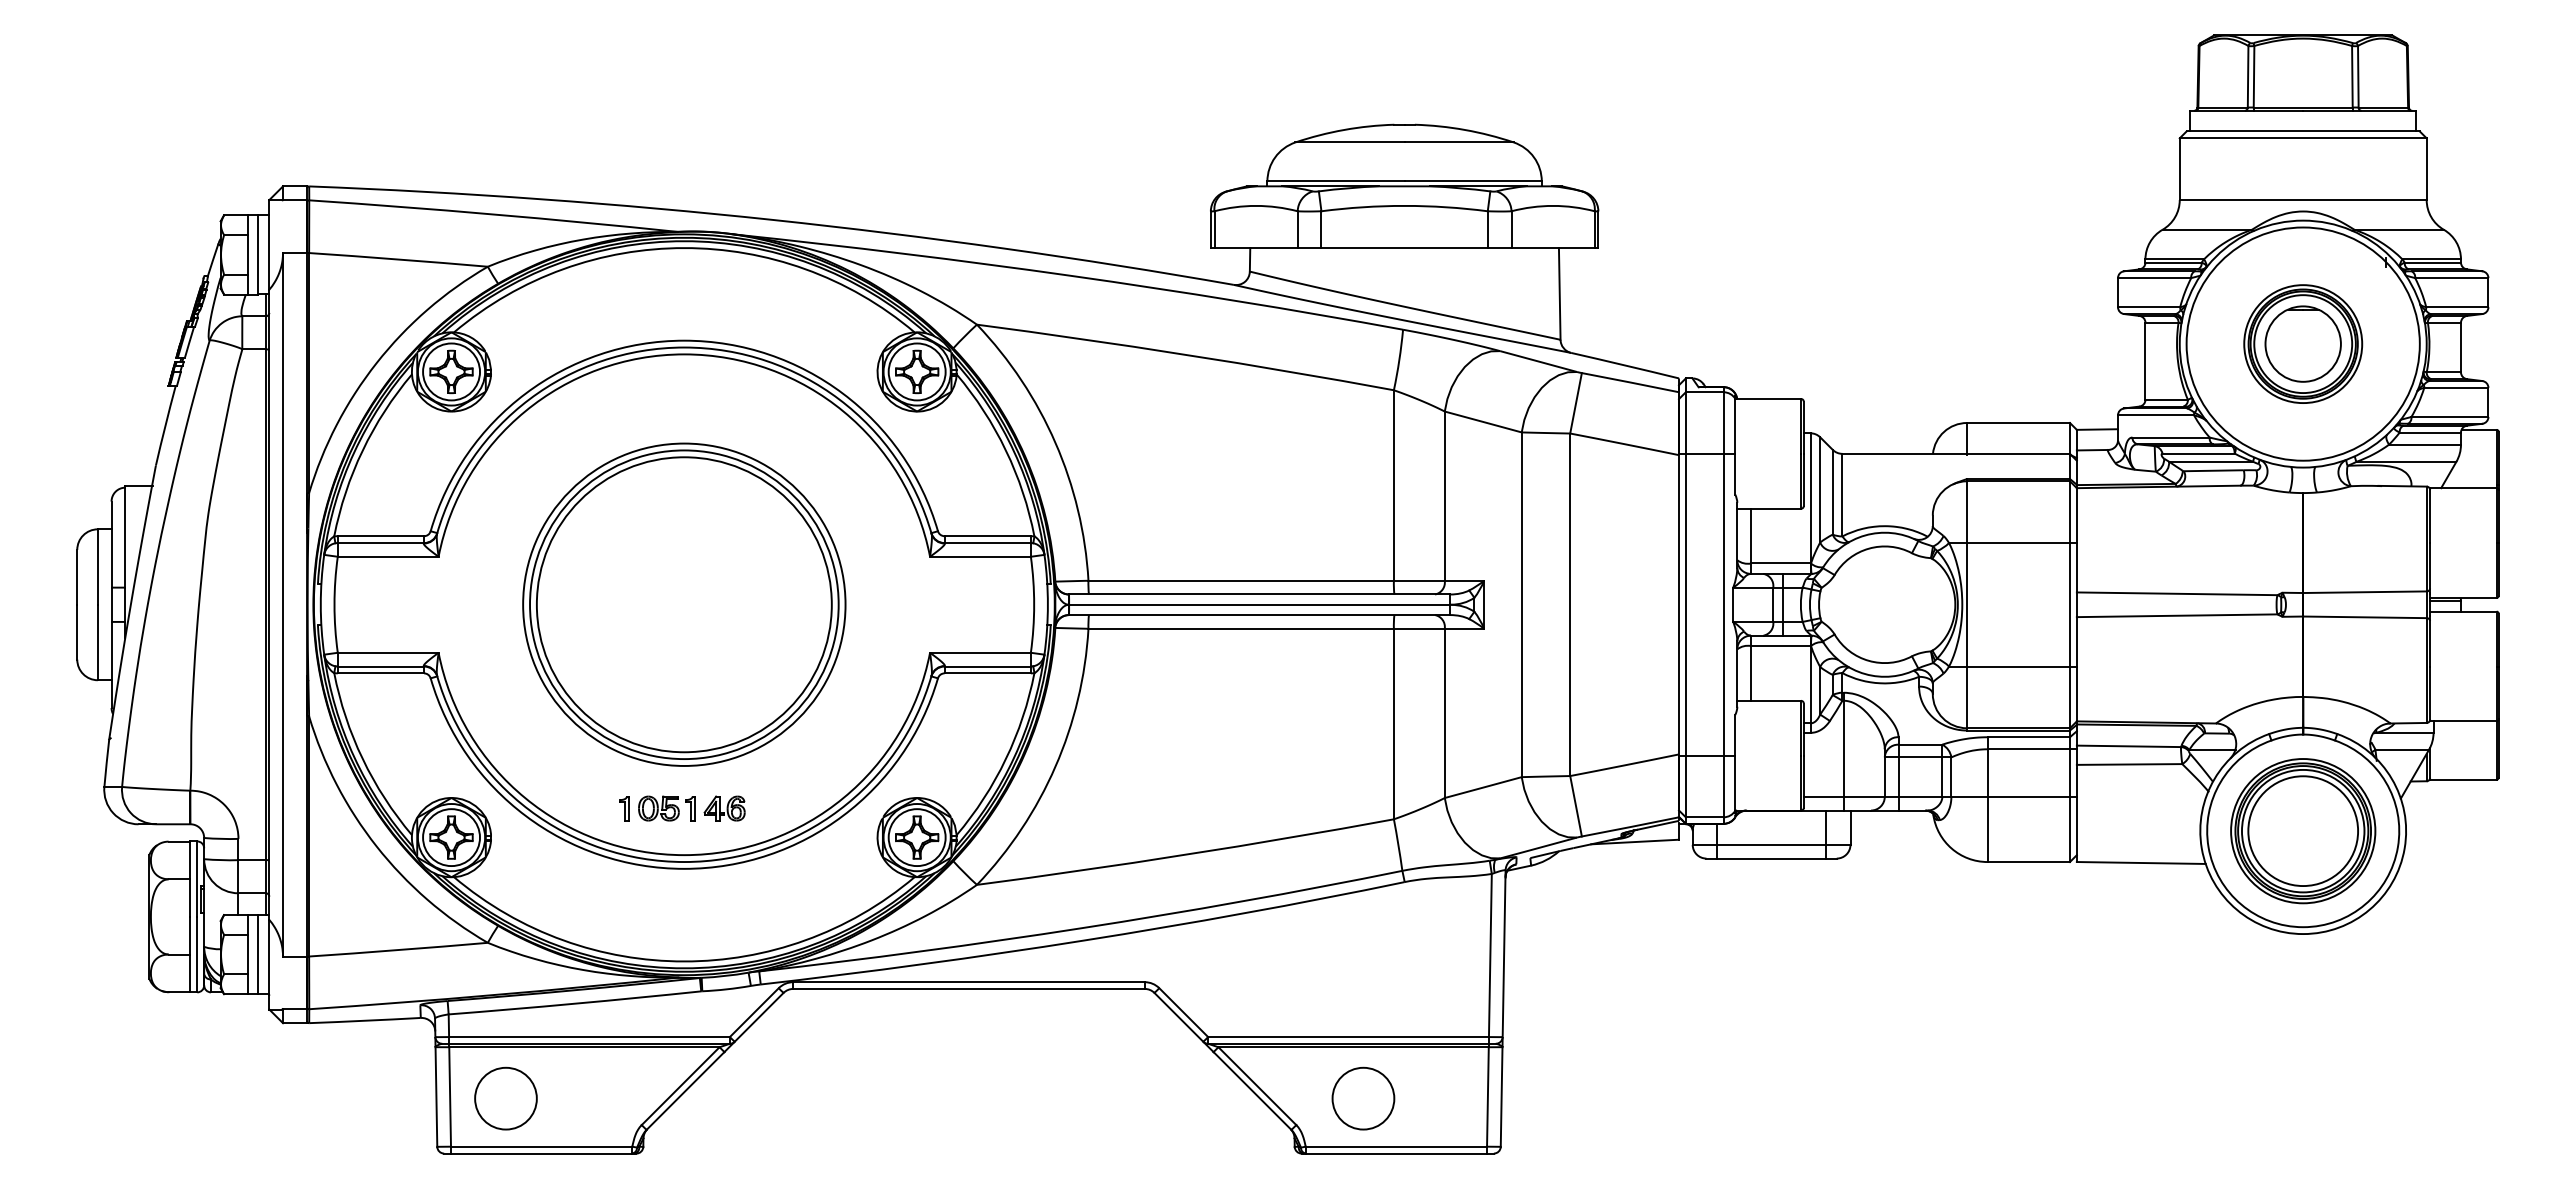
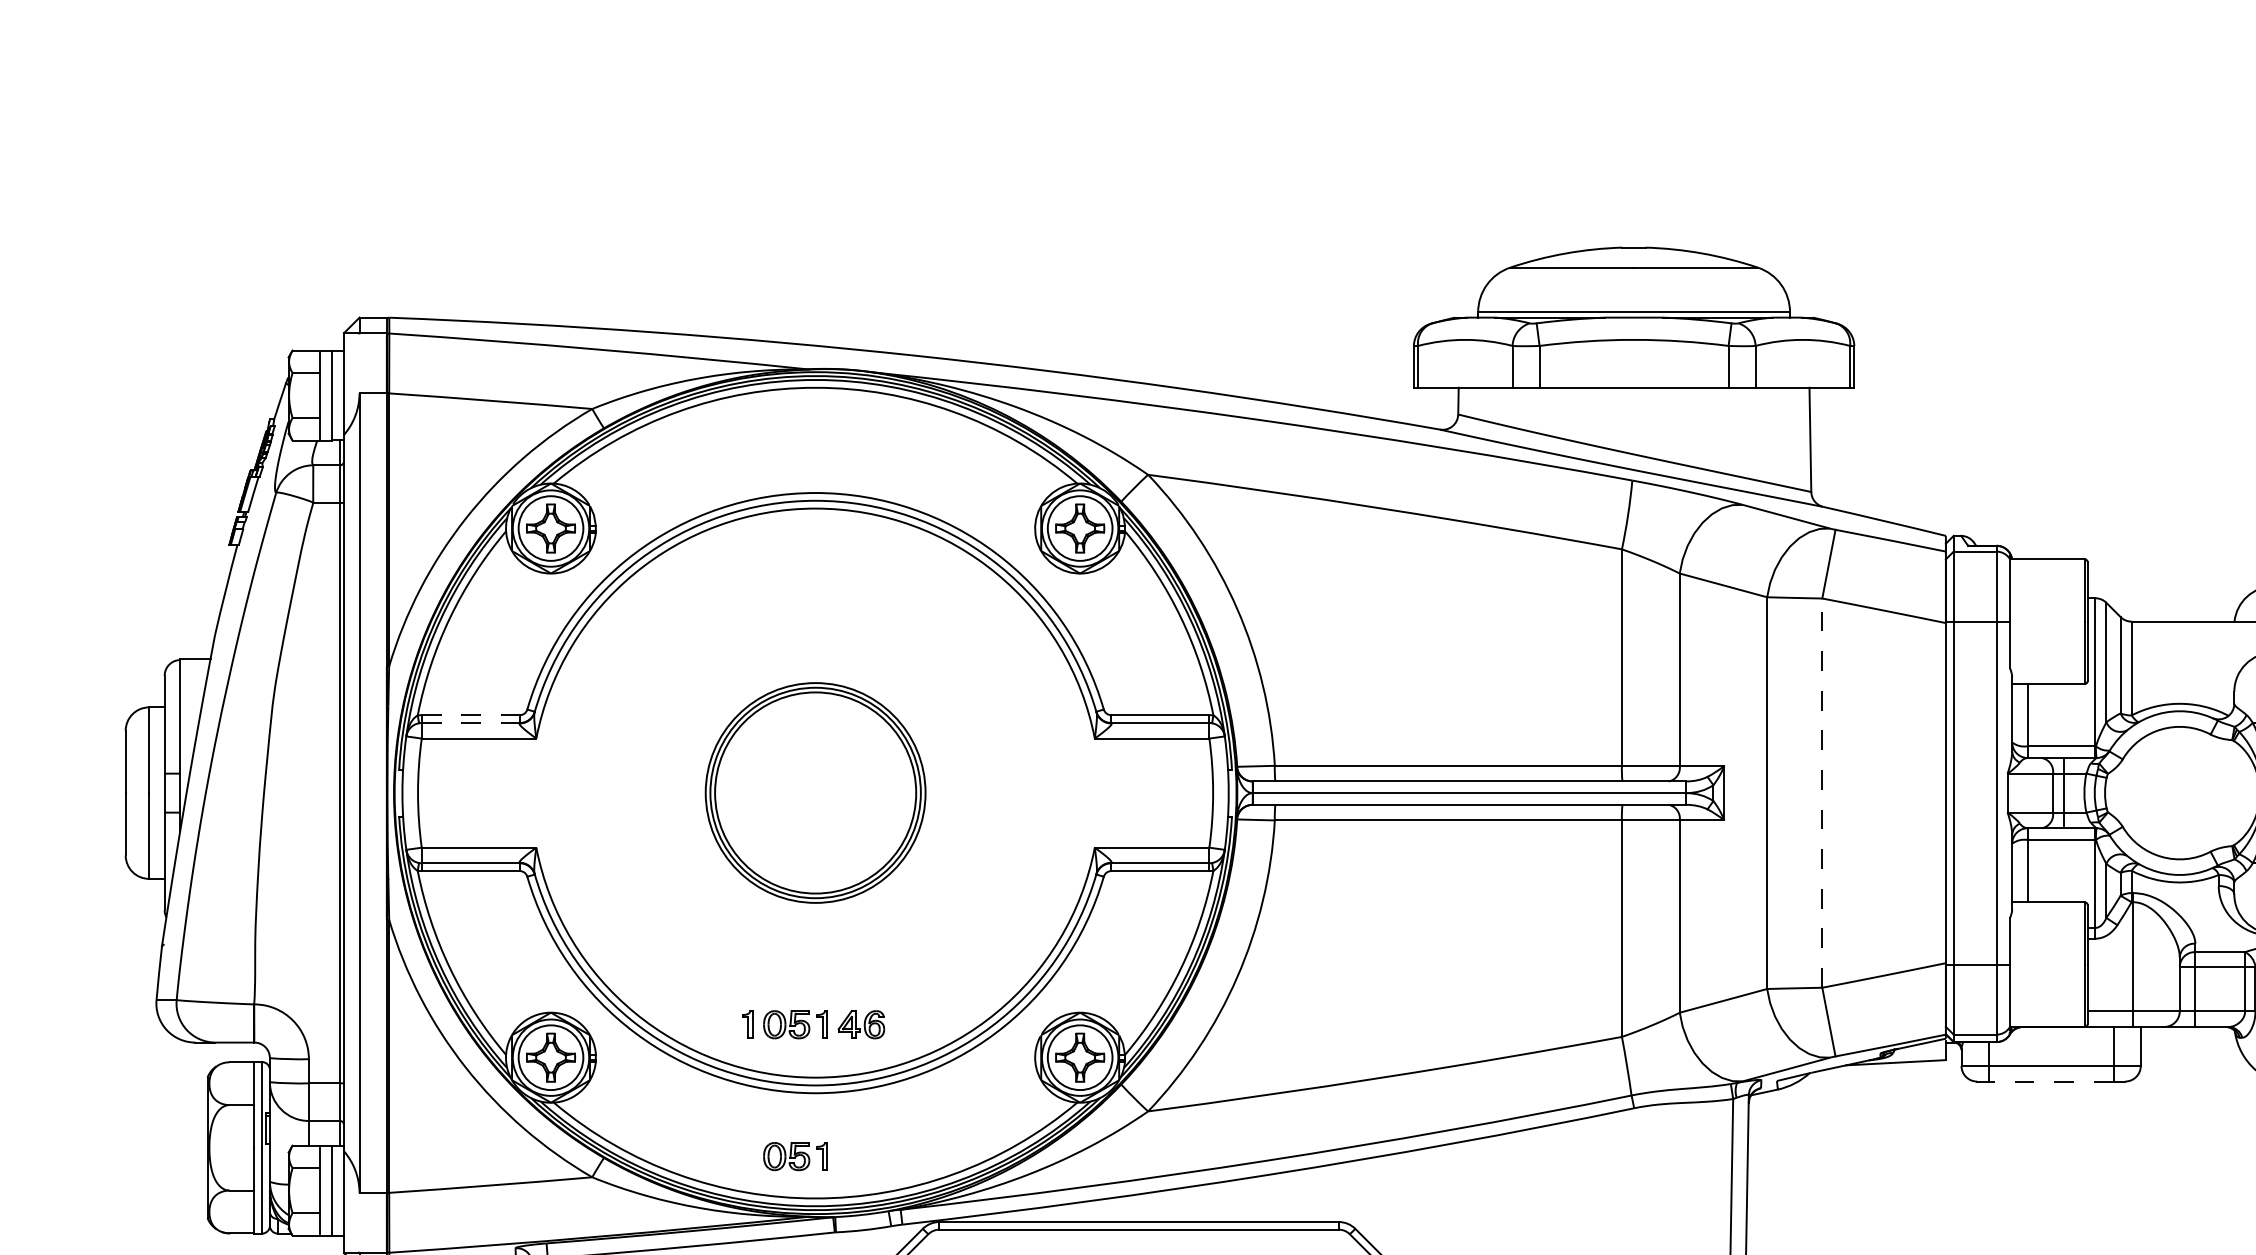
line: (381, 536) -> (471, 715), solid -> dashed
line: (381, 543) -> (471, 723), solid -> dashed
part: (684, 604) -> (815, 792), size x0.6
line: (1570, 604) -> (1822, 792), solid -> dashed
line: (1771, 858) -> (2051, 1081), solid -> dashed
part: (666, 924) -> (795, 1156), added

